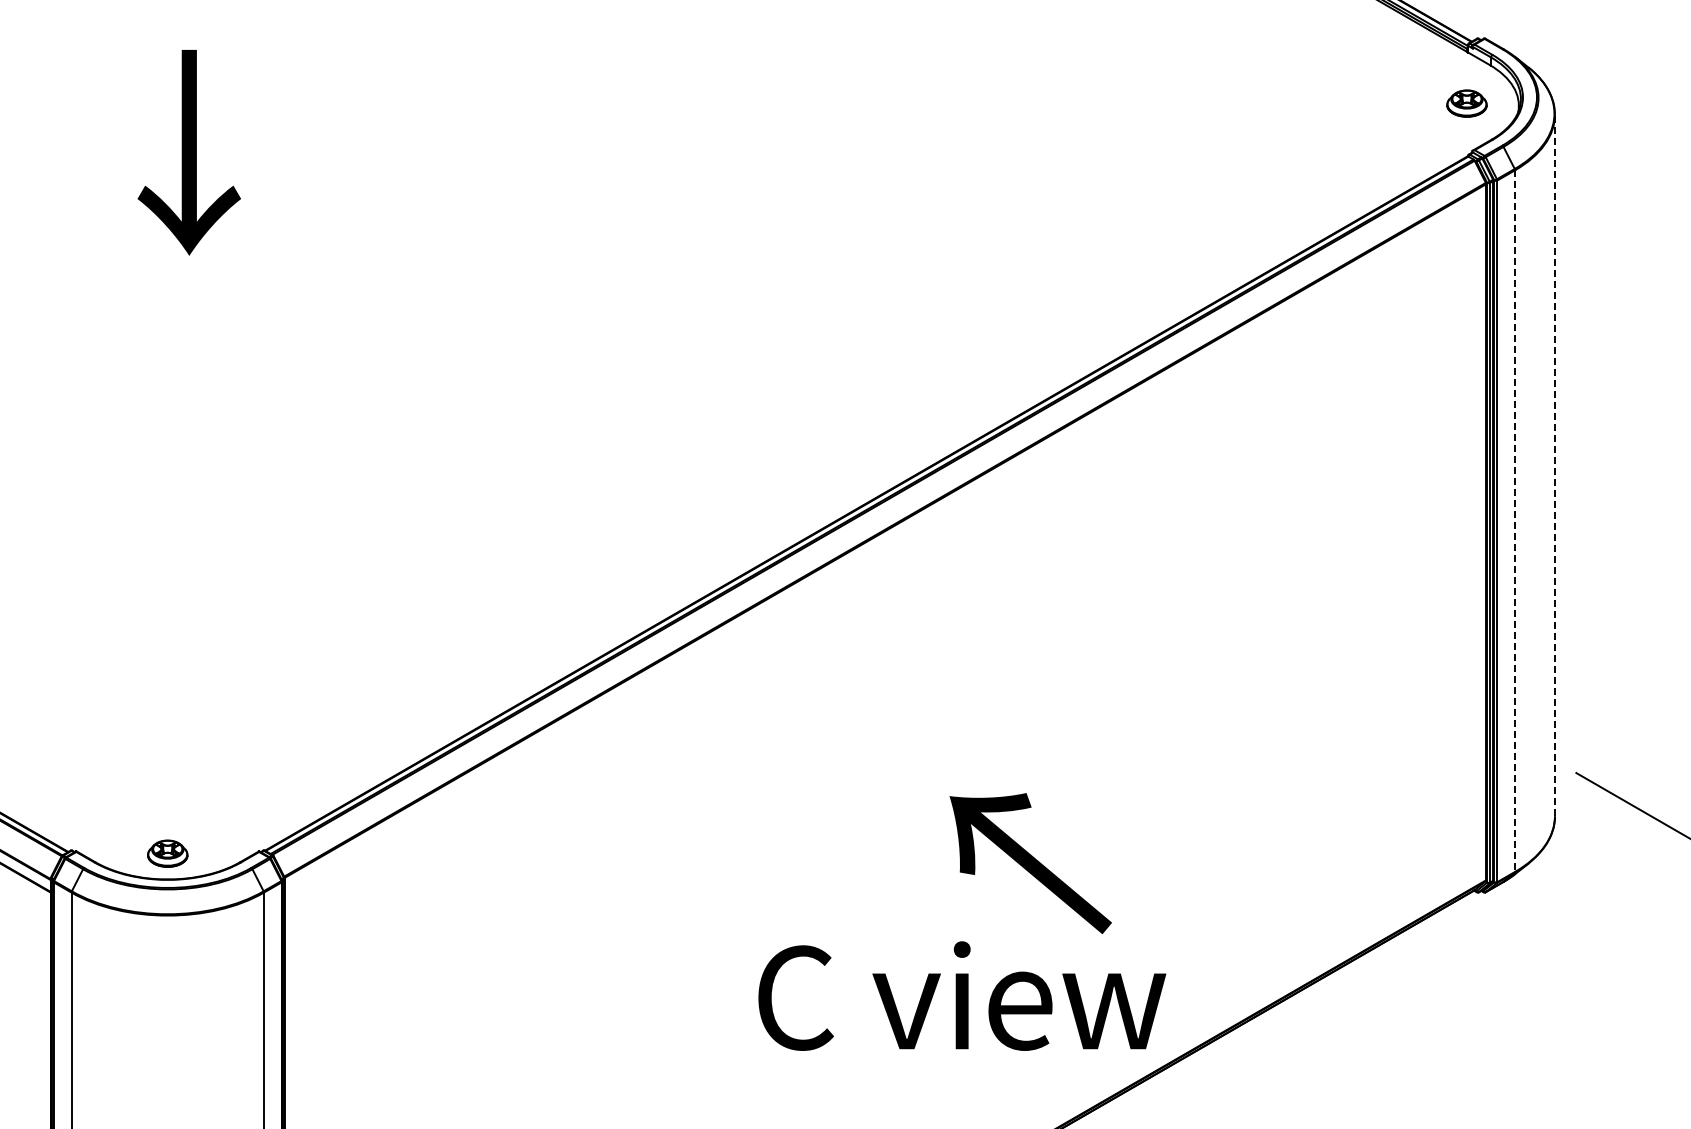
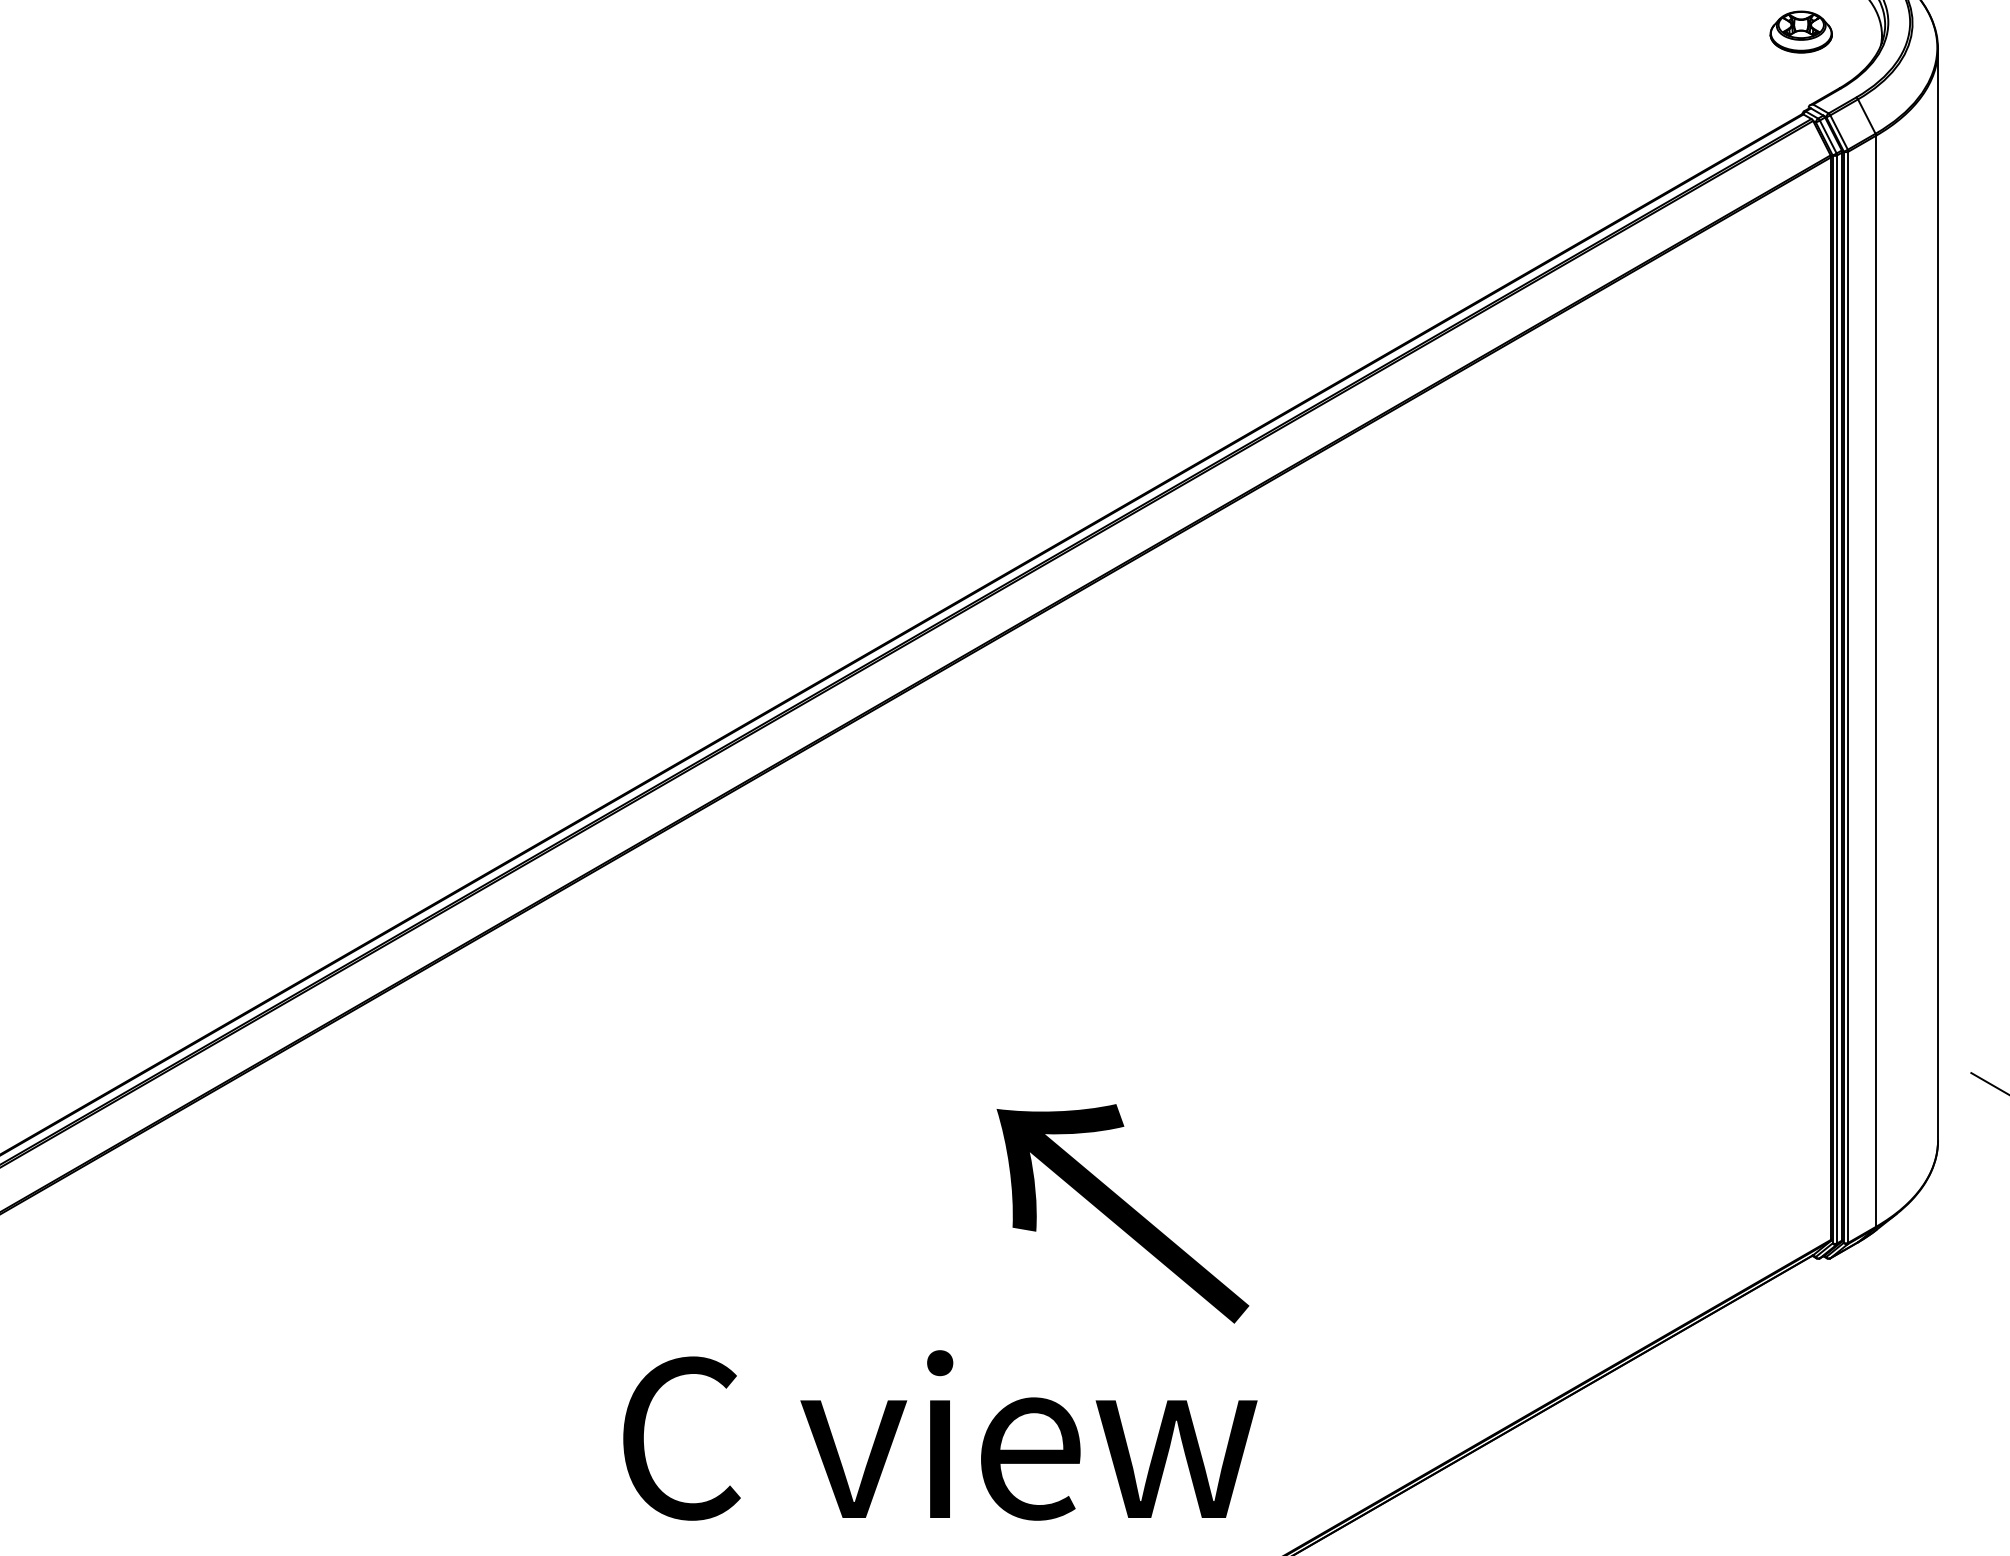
line: (1554, 465) -> (1937, 594), dashed -> solid
line: (1515, 521) -> (1876, 681), dashed -> solid
text: (962, 995) -> (940, 1434), moved

